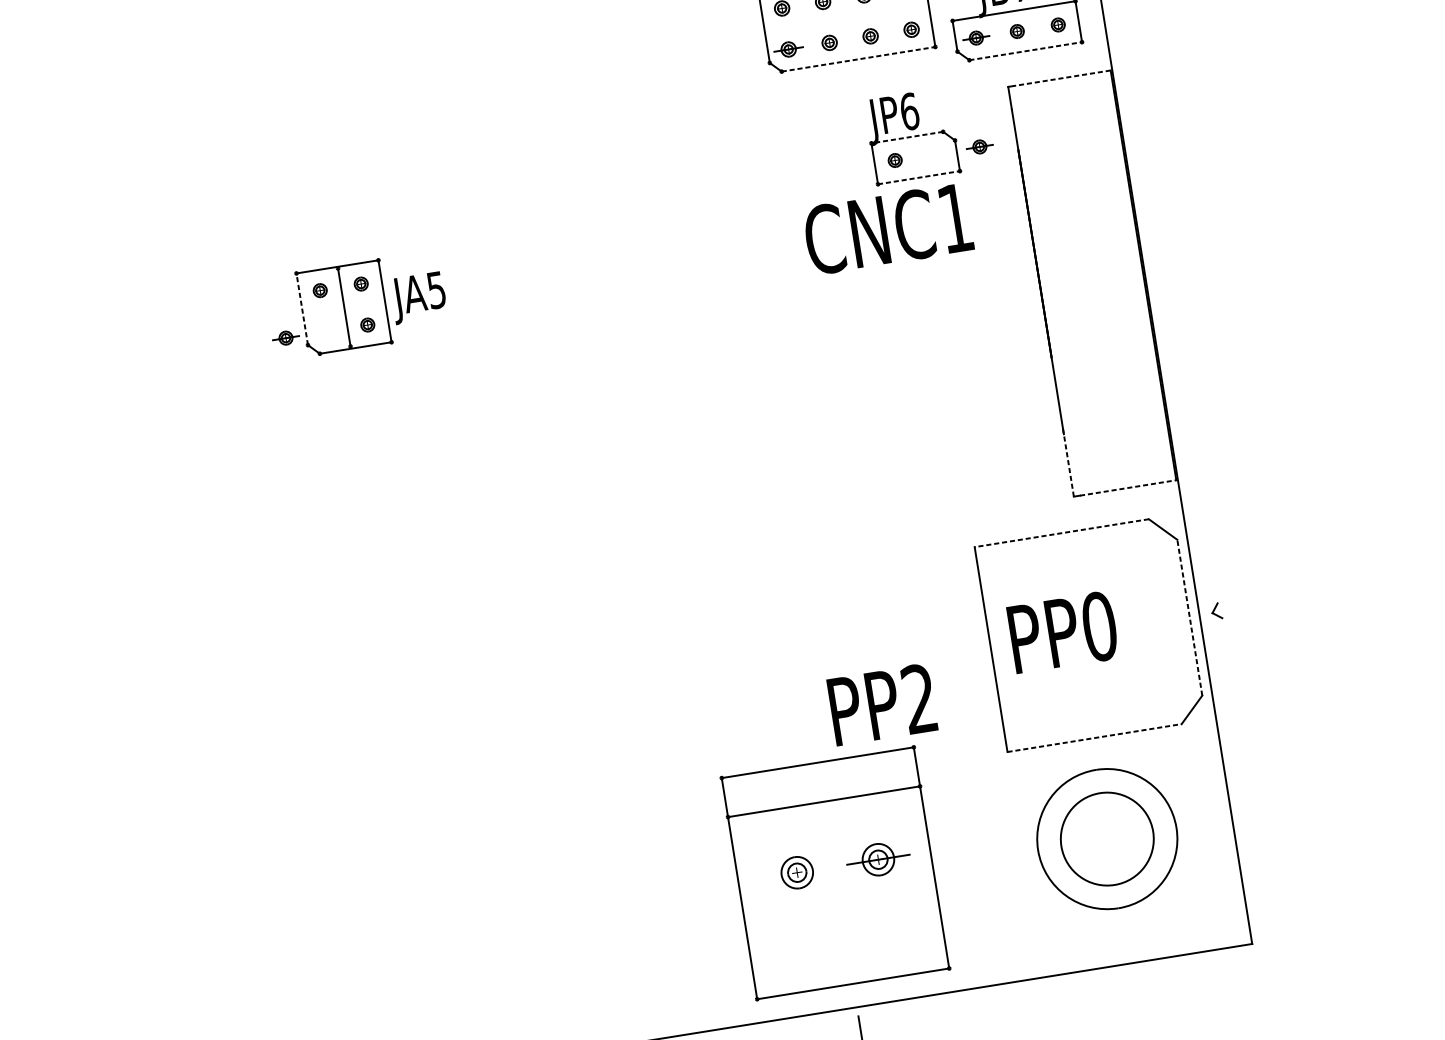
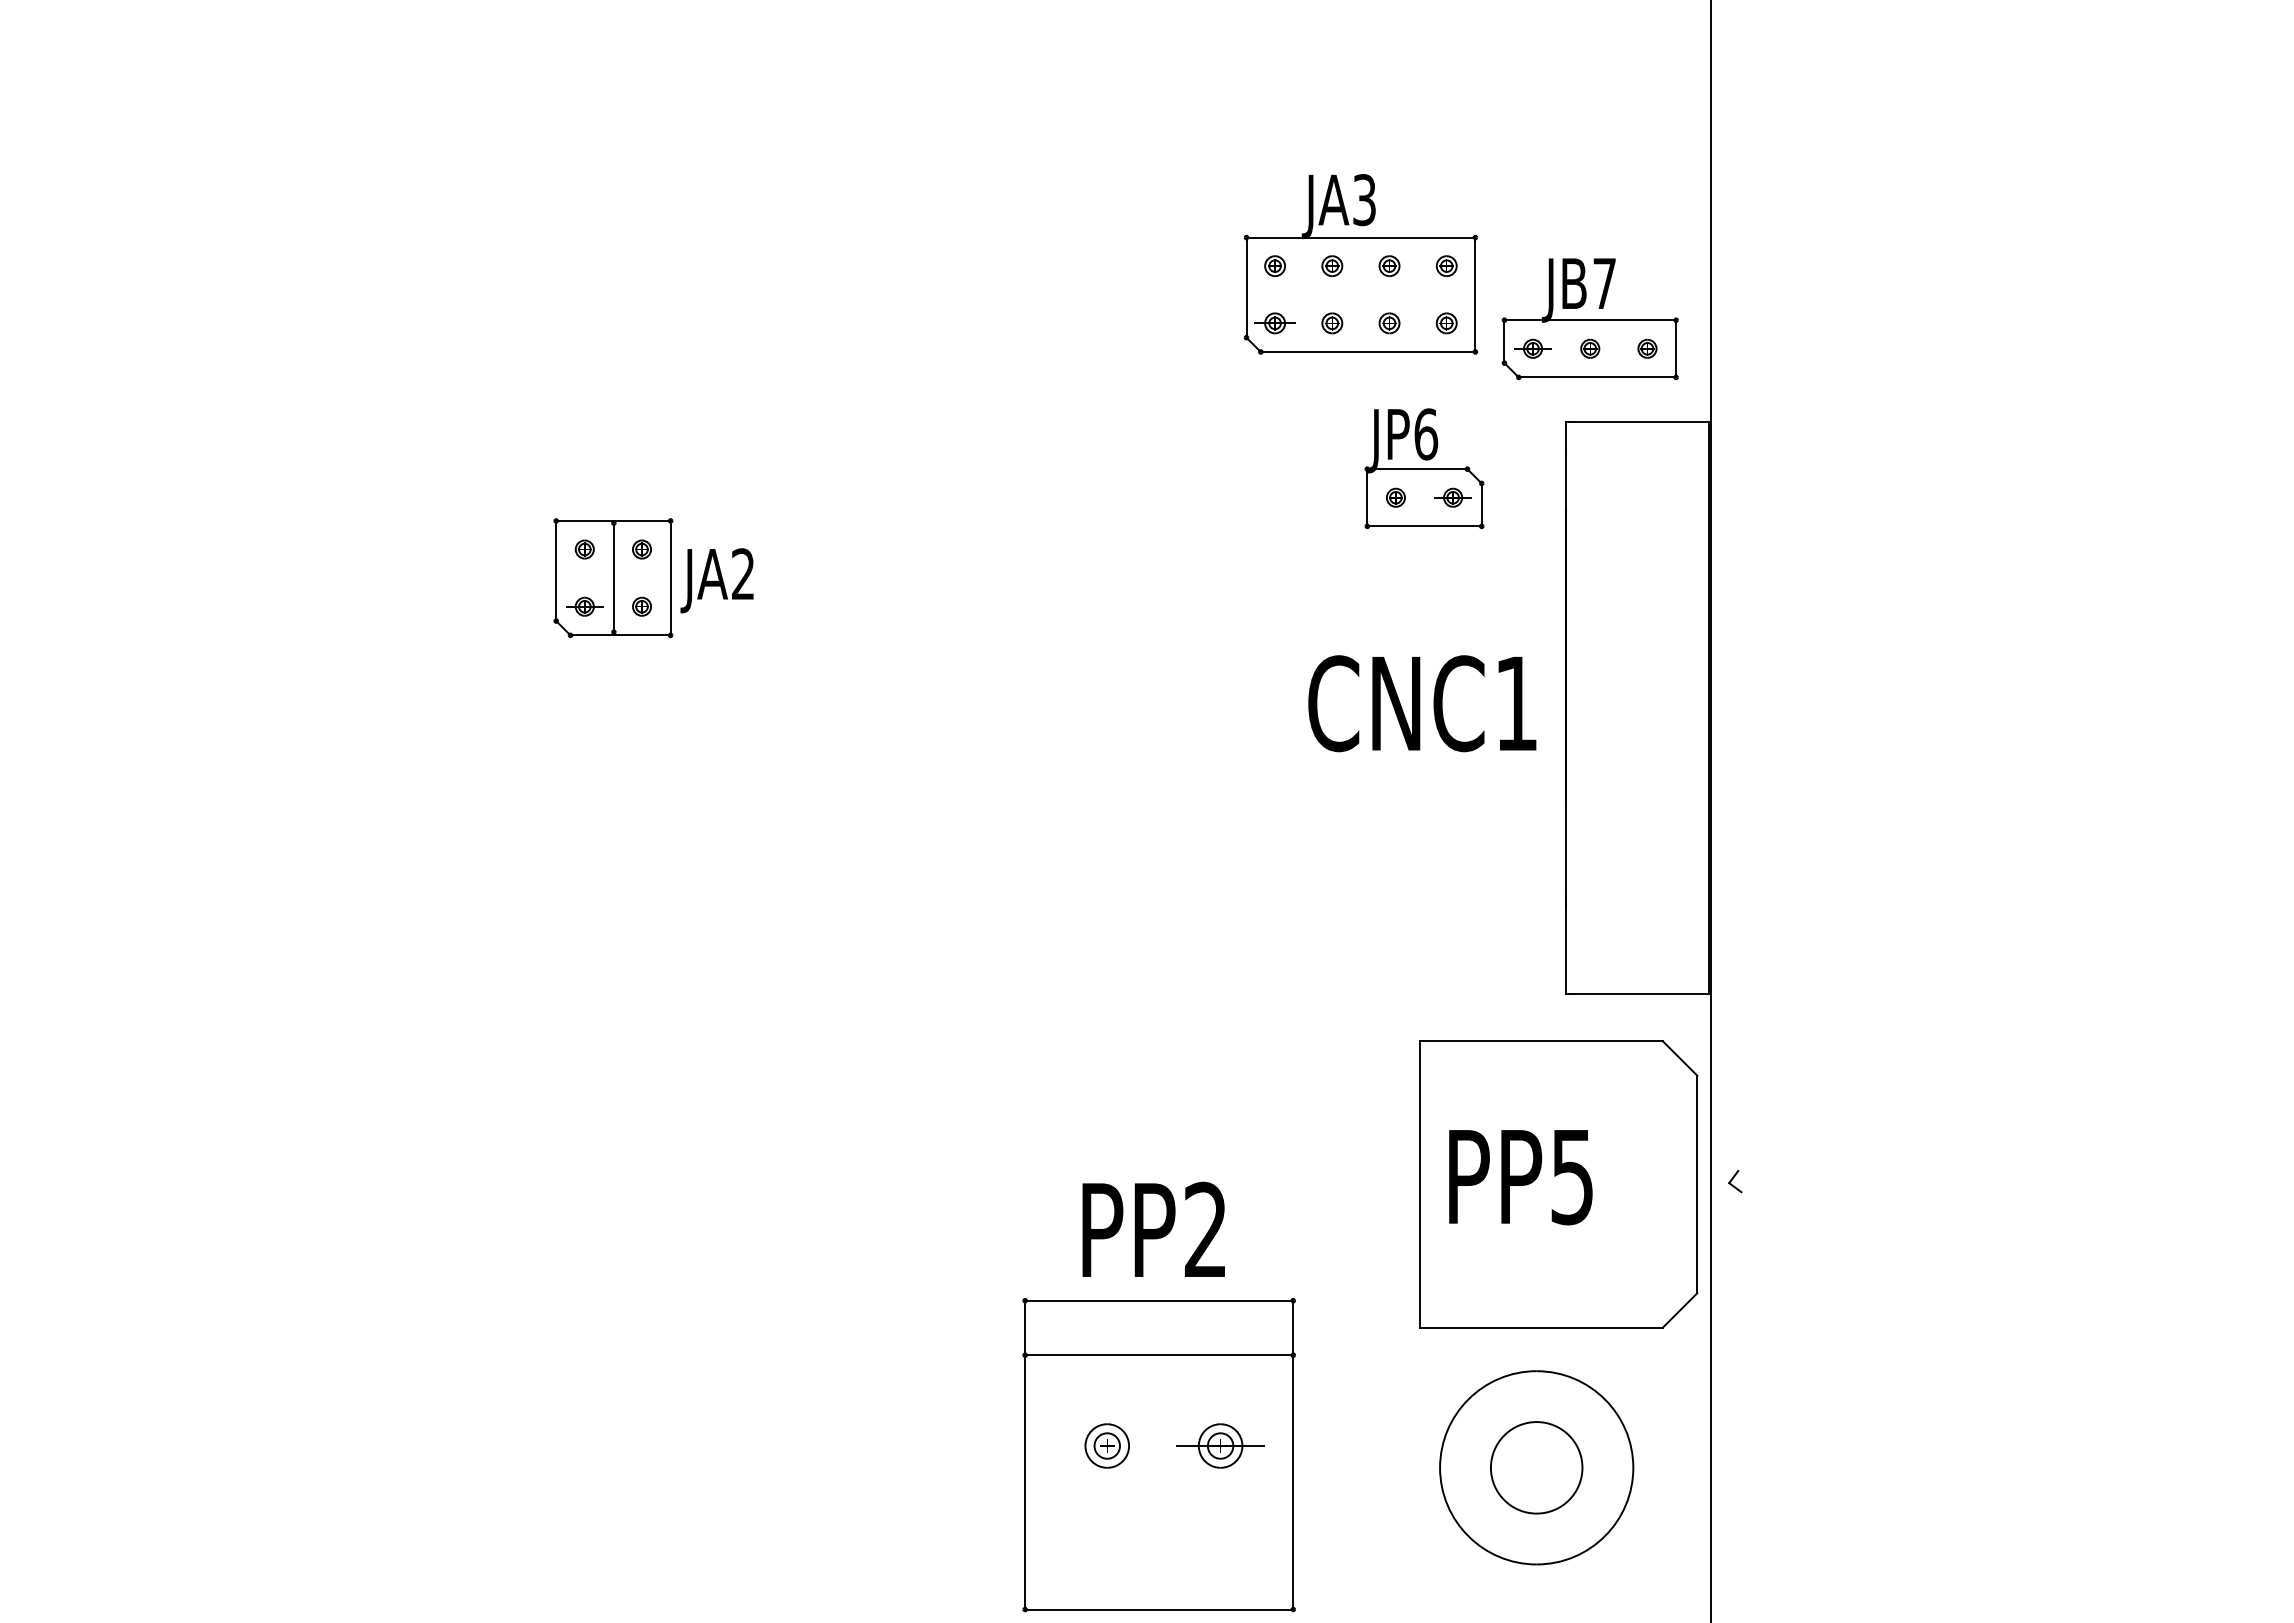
line: (1025, 51) -> (1597, 377), dashed -> solid
line: (858, 59) -> (1368, 352), dashed -> solid
line: (1061, 78) -> (1640, 422), dashed -> solid
line: (906, 137) -> (1416, 469), dashed -> solid
part: (979, 146) -> (1452, 497), moved
line: (919, 177) -> (1425, 526), dashed -> solid
text: (888, 229) -> (1422, 703), moved
text: (436, 290) -> (743, 574), JA5 -> JA2
line: (302, 308) -> (556, 570), dashed -> solid
part: (285, 338) -> (584, 606), moved
line: (1067, 461) -> (1565, 944), dashed -> solid
line: (1128, 487) -> (1642, 994), dashed -> solid
line: (1061, 533) -> (1541, 1041), dashed -> solid
line: (1189, 617) -> (1697, 1184), dashed -> solid
text: (1099, 626) -> (1572, 1176), PP0 -> PP5
text: (882, 703) -> (1153, 1228), moved
line: (1094, 738) -> (1541, 1327), dashed -> solid
circle: (1107, 838) -> (1536, 1467), size x0.71

